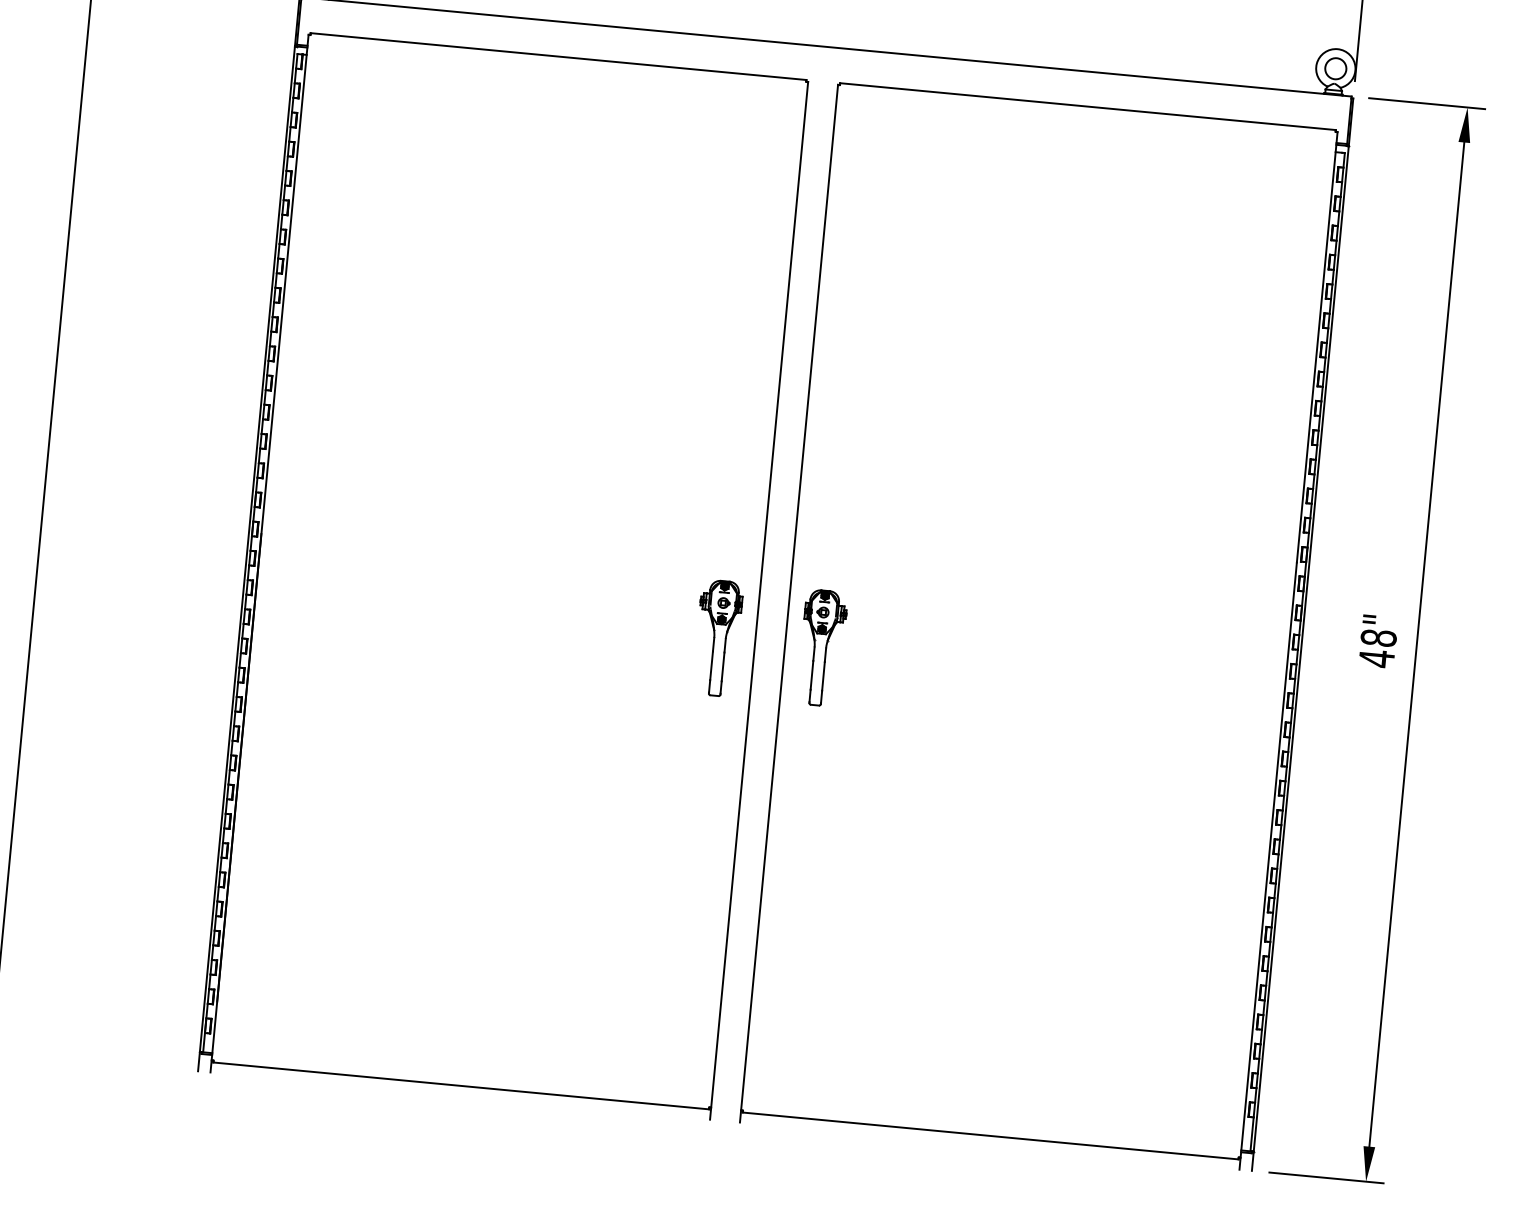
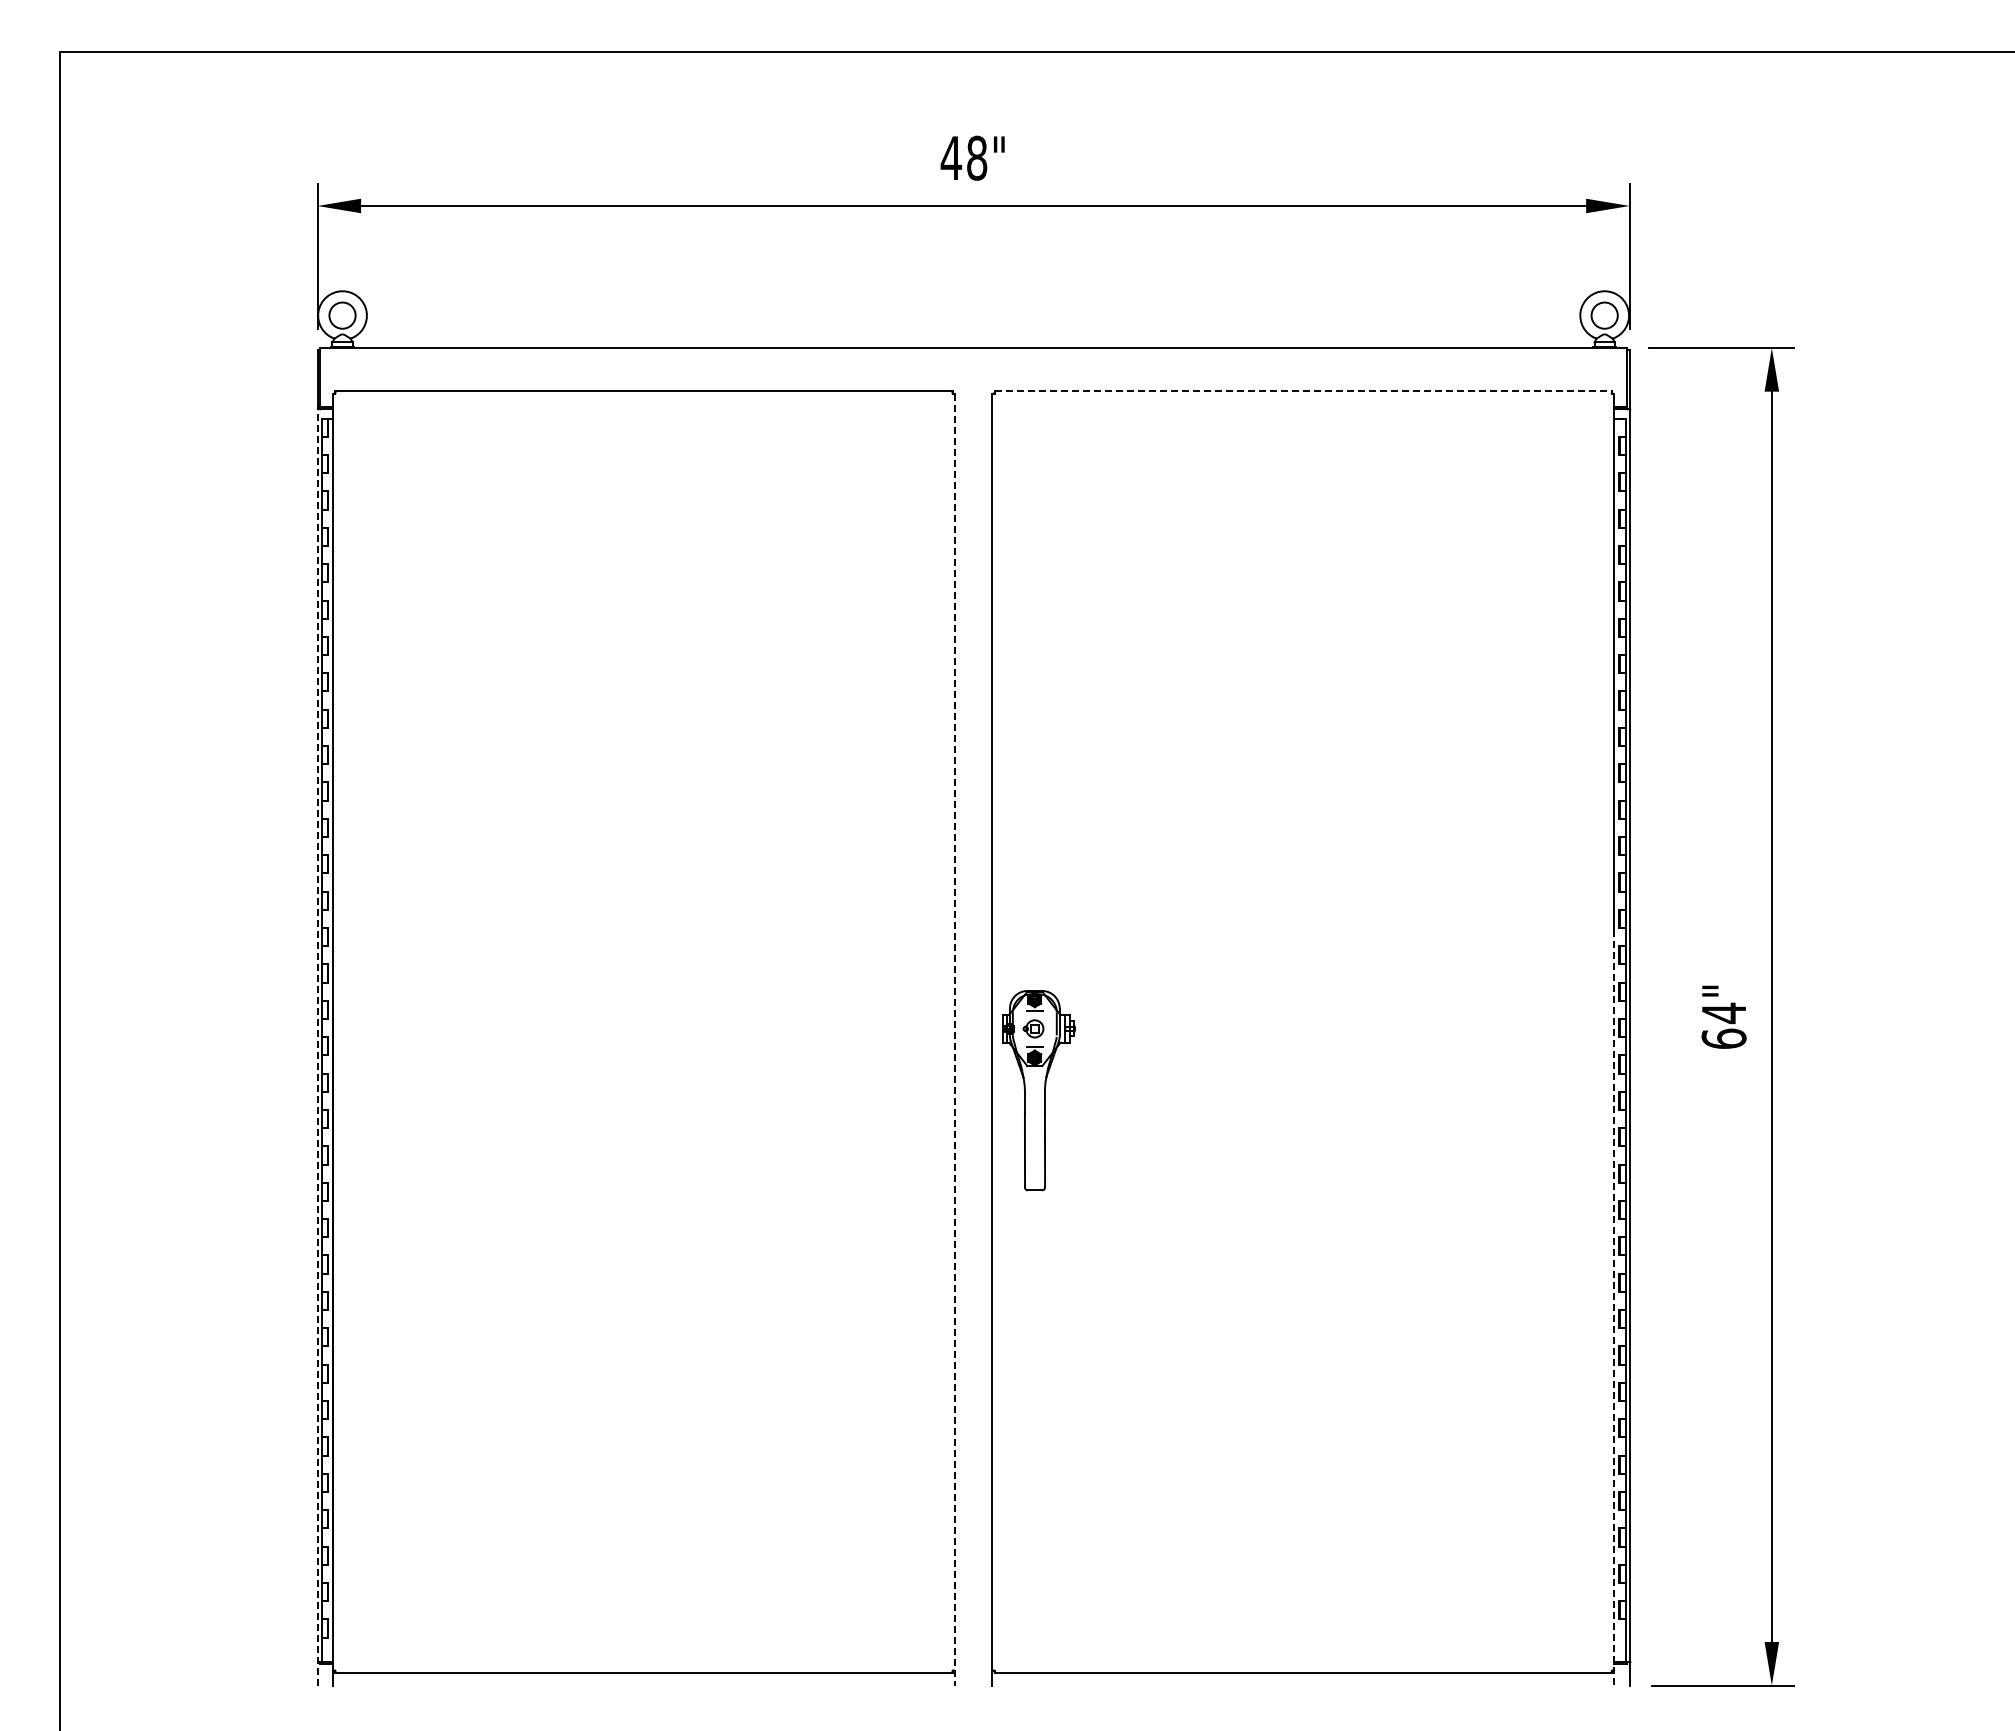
line: (1088, 106) -> (1303, 391), solid -> dashed
line: (246, 558) -> (317, 1047), solid -> dashed
line: (759, 600) -> (955, 1039), solid -> dashed
part: (717, 638) -> (907, 1090), removed
text: (1377, 647) -> (1723, 1025), 48" -> 64"
part: (822, 648) -> (1038, 1090), size x1.4
line: (1268, 866) -> (1614, 1308), solid -> dashed

